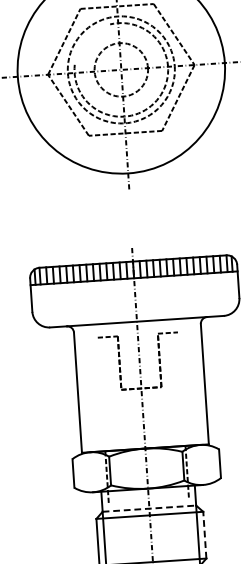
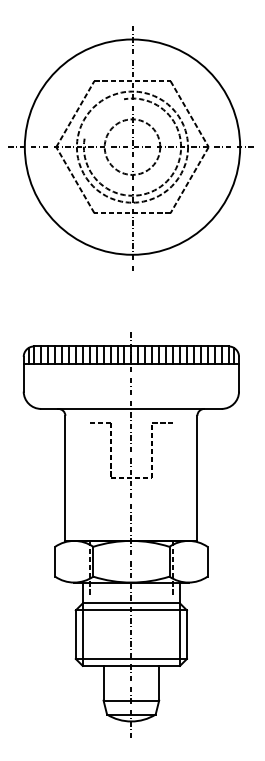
line: (149, 508) -> (131, 603), dashed -> solid
line: (204, 535) -> (186, 634), dashed -> solid

